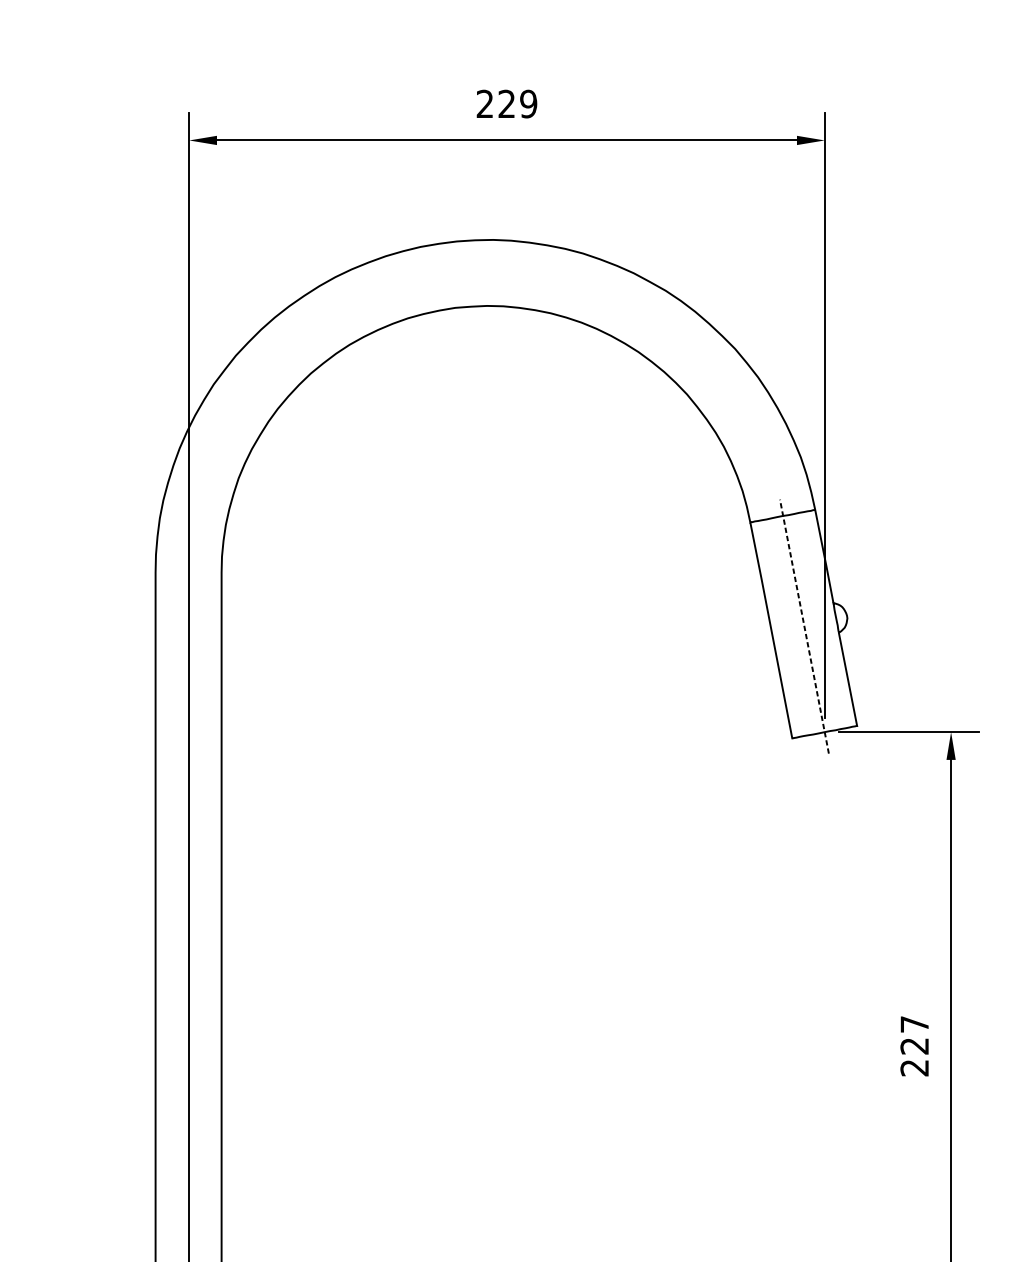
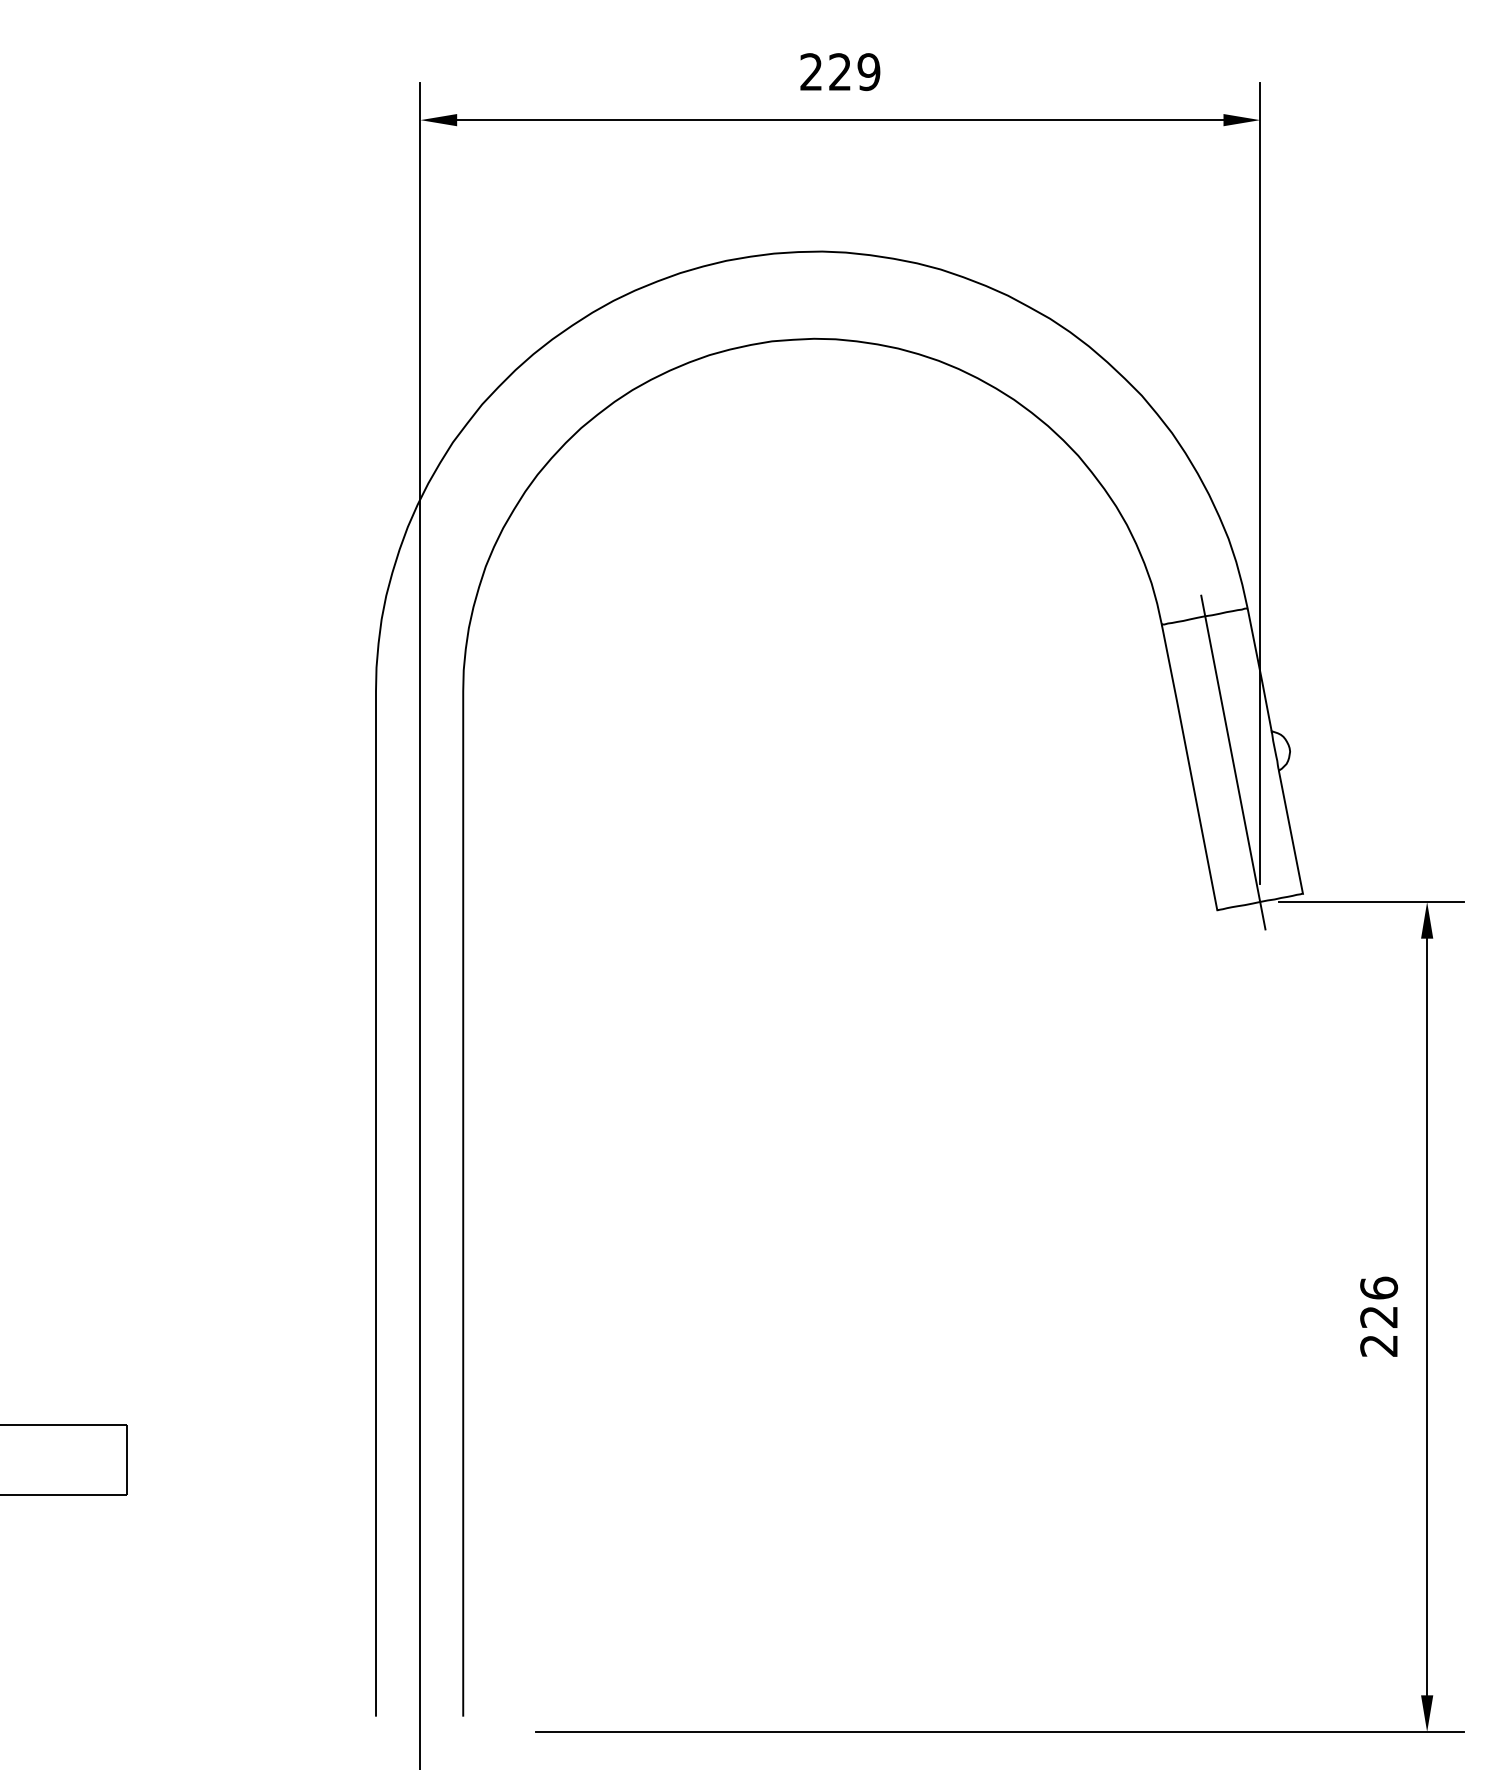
line: (804, 626) -> (1233, 762), dashed -> solid
text: (915, 1023) -> (1379, 1287), 227 -> 226

